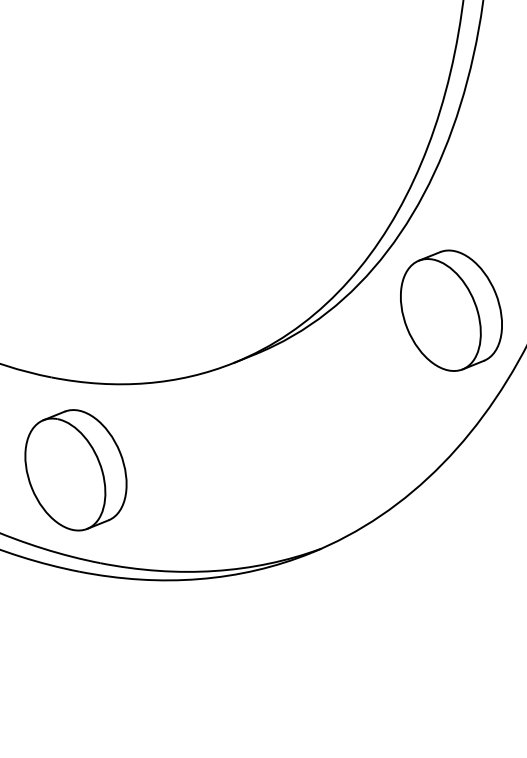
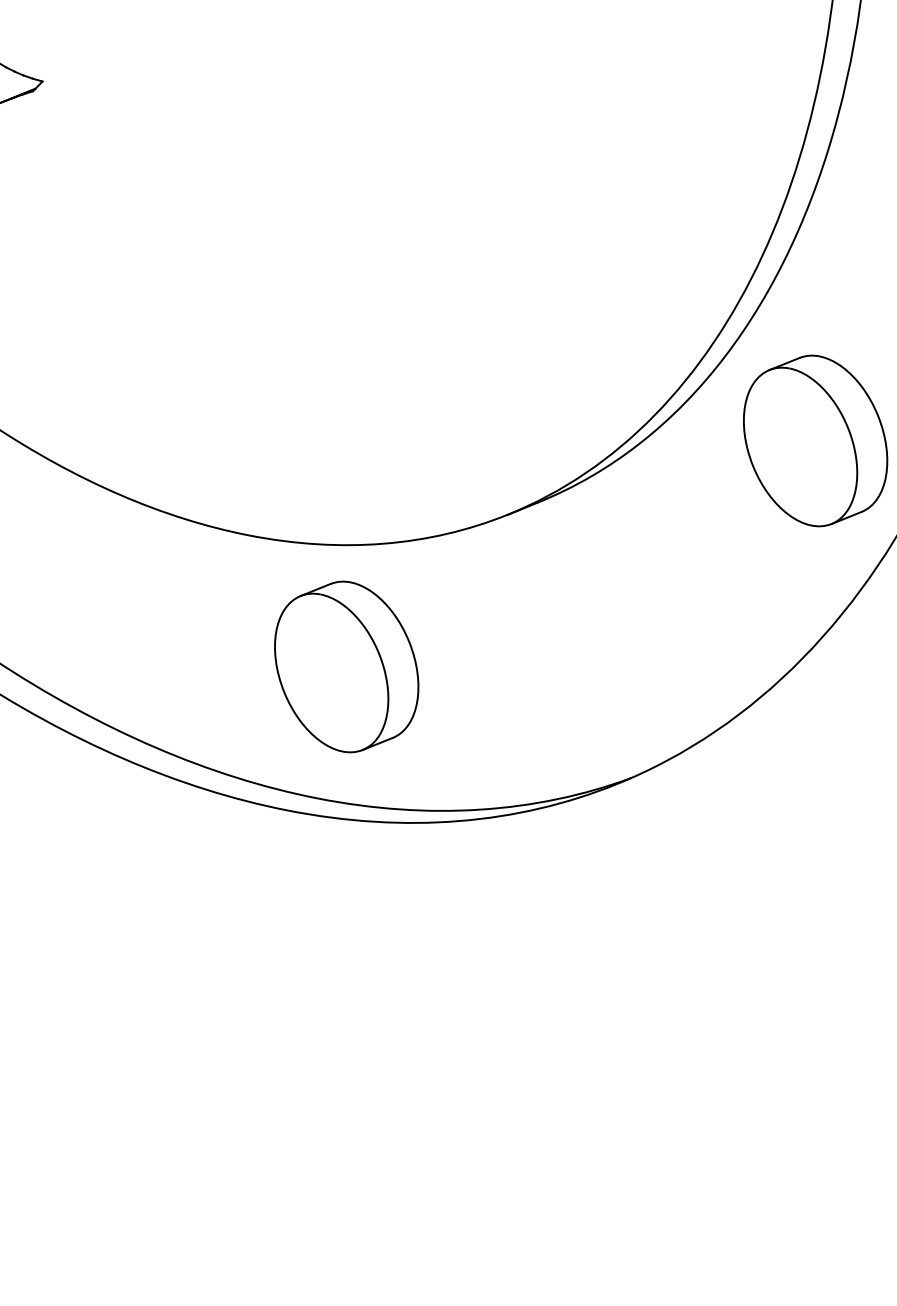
part: (75, 469) -> (346, 666), moved

